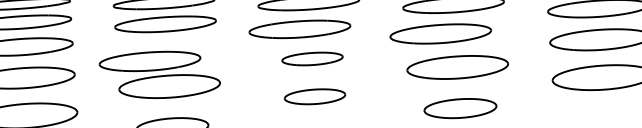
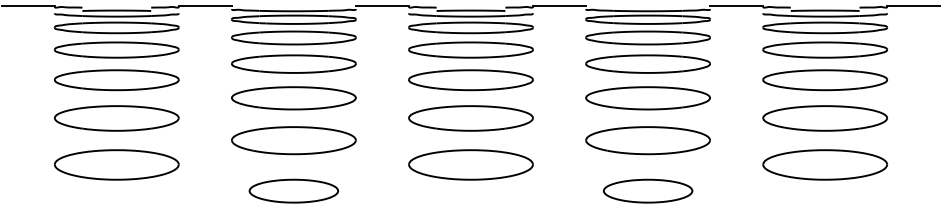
part: (299, 29) -> (470, 80), moved
part: (440, 34) -> (647, 98), moved
part: (312, 59) -> (470, 118), size x1.67
part: (149, 61) -> (293, 98), moved
part: (314, 96) -> (470, 164), size x1.67

